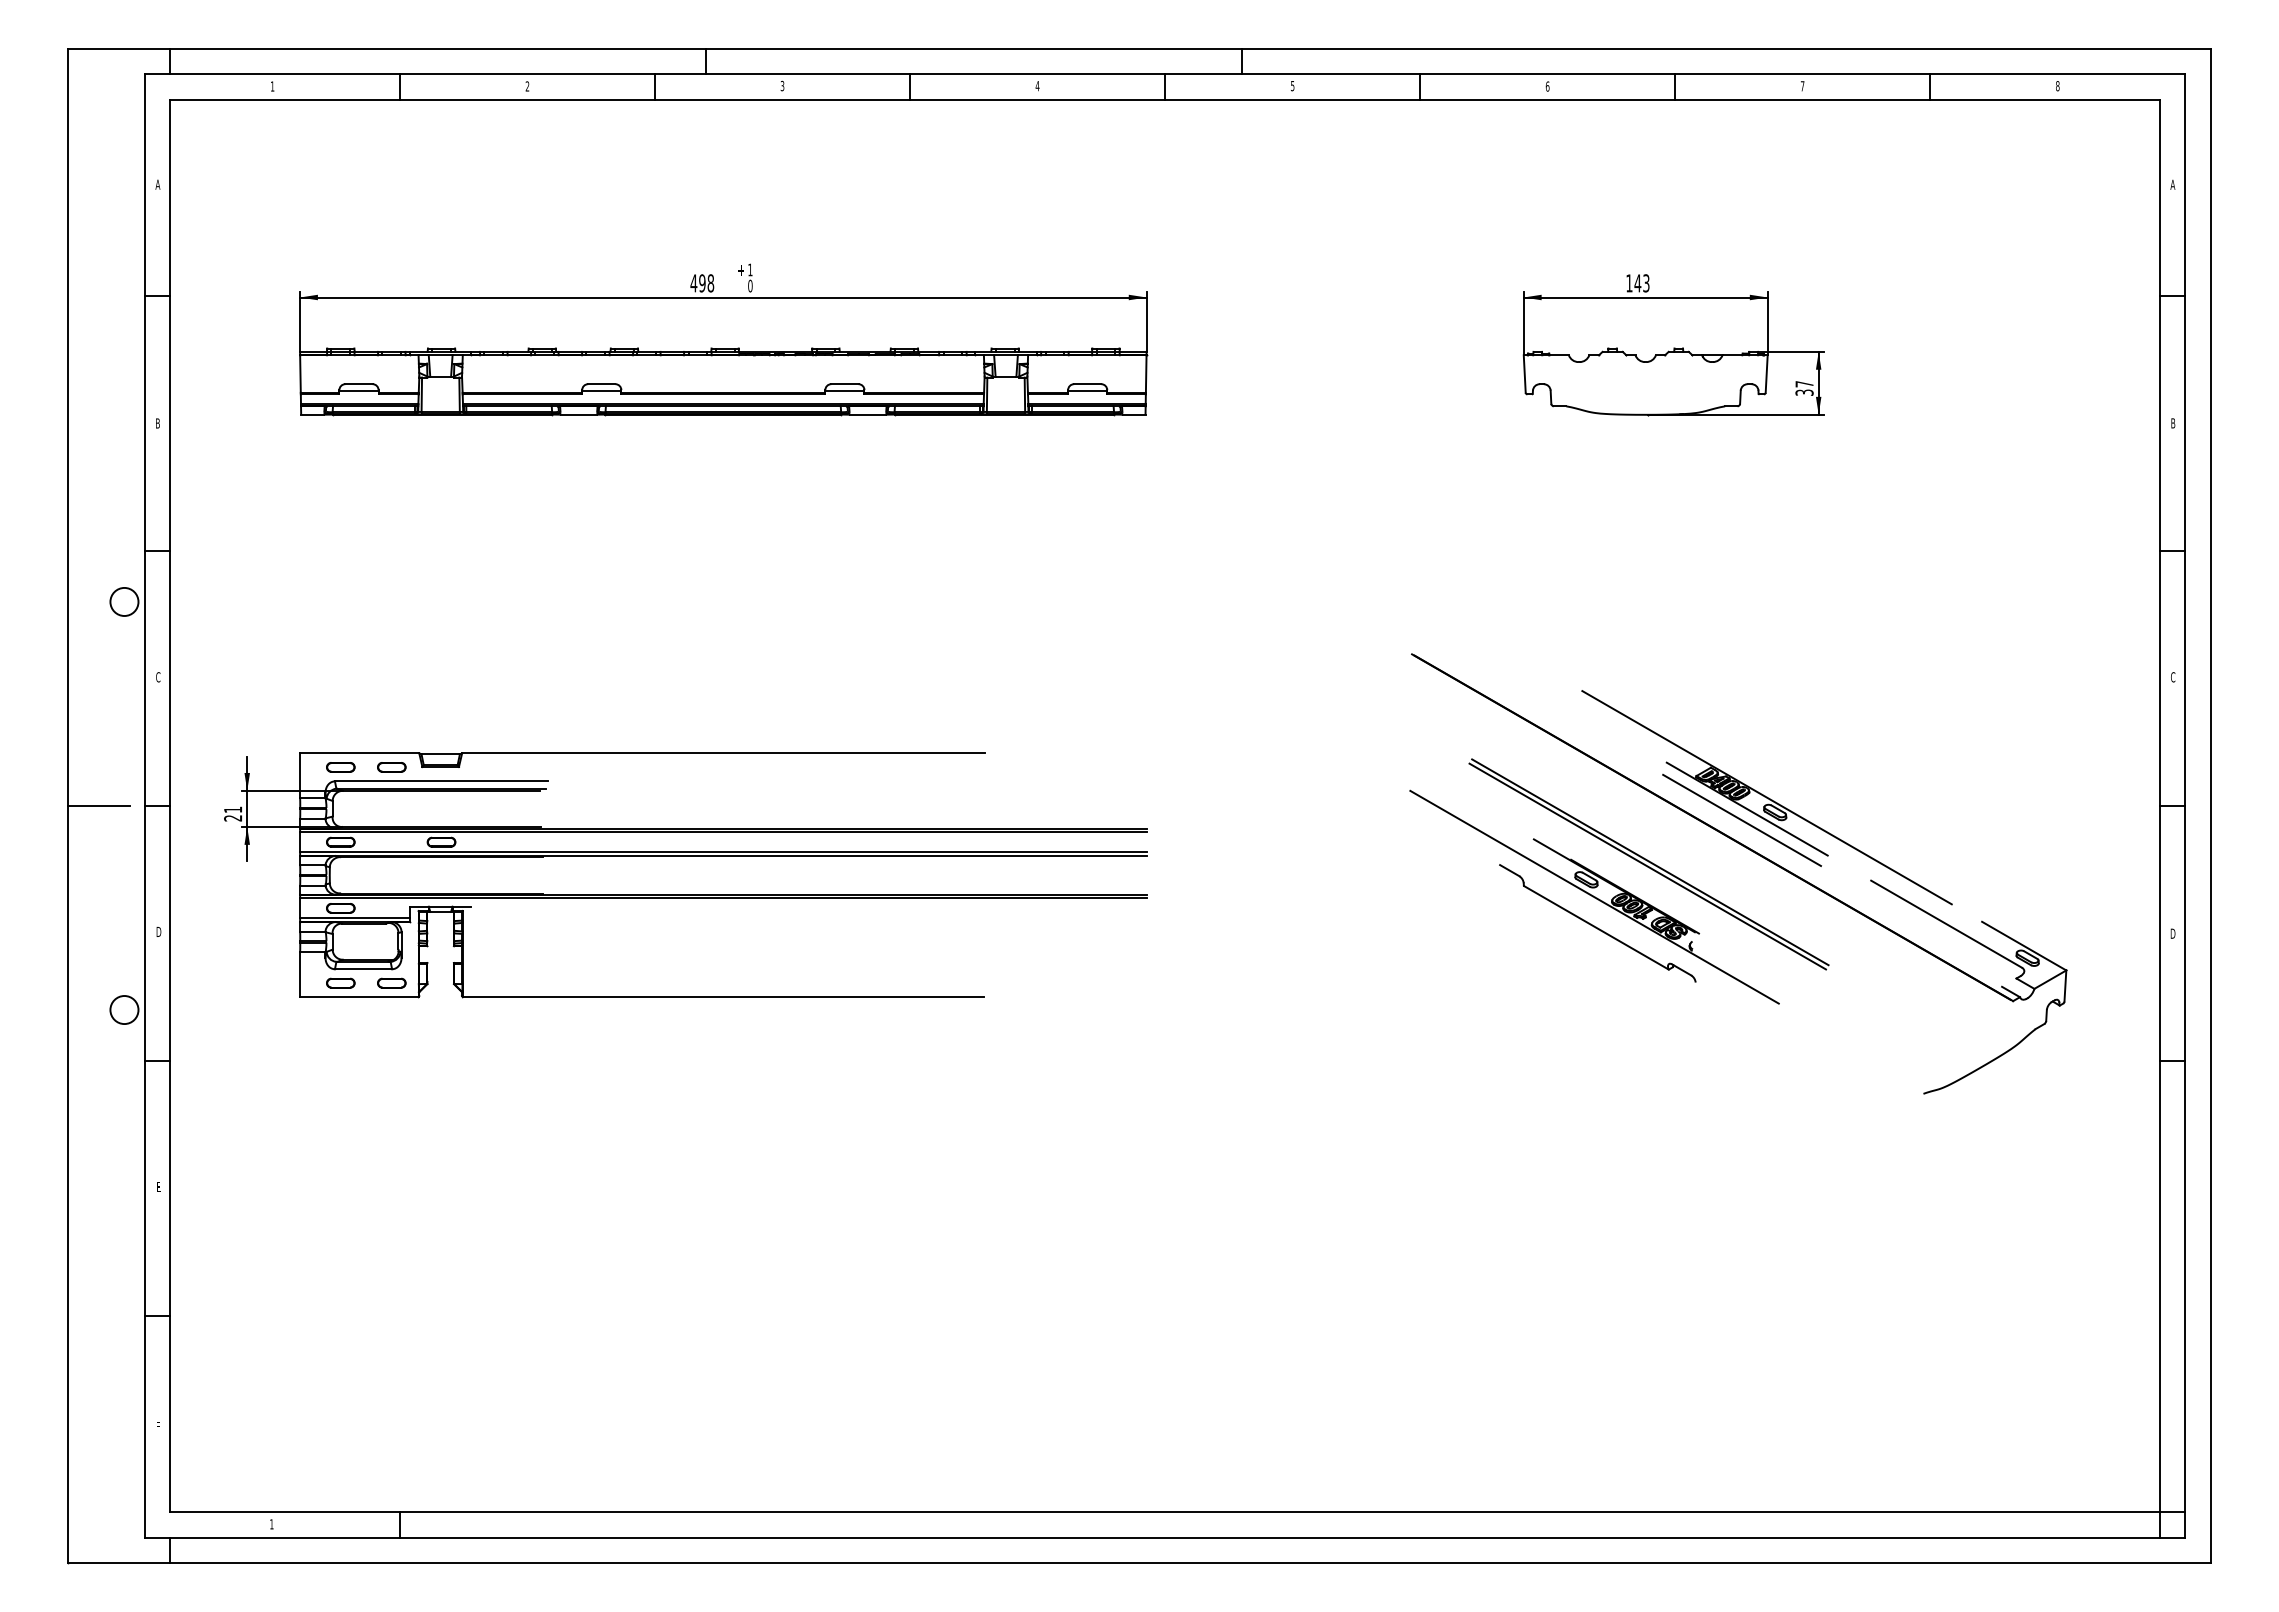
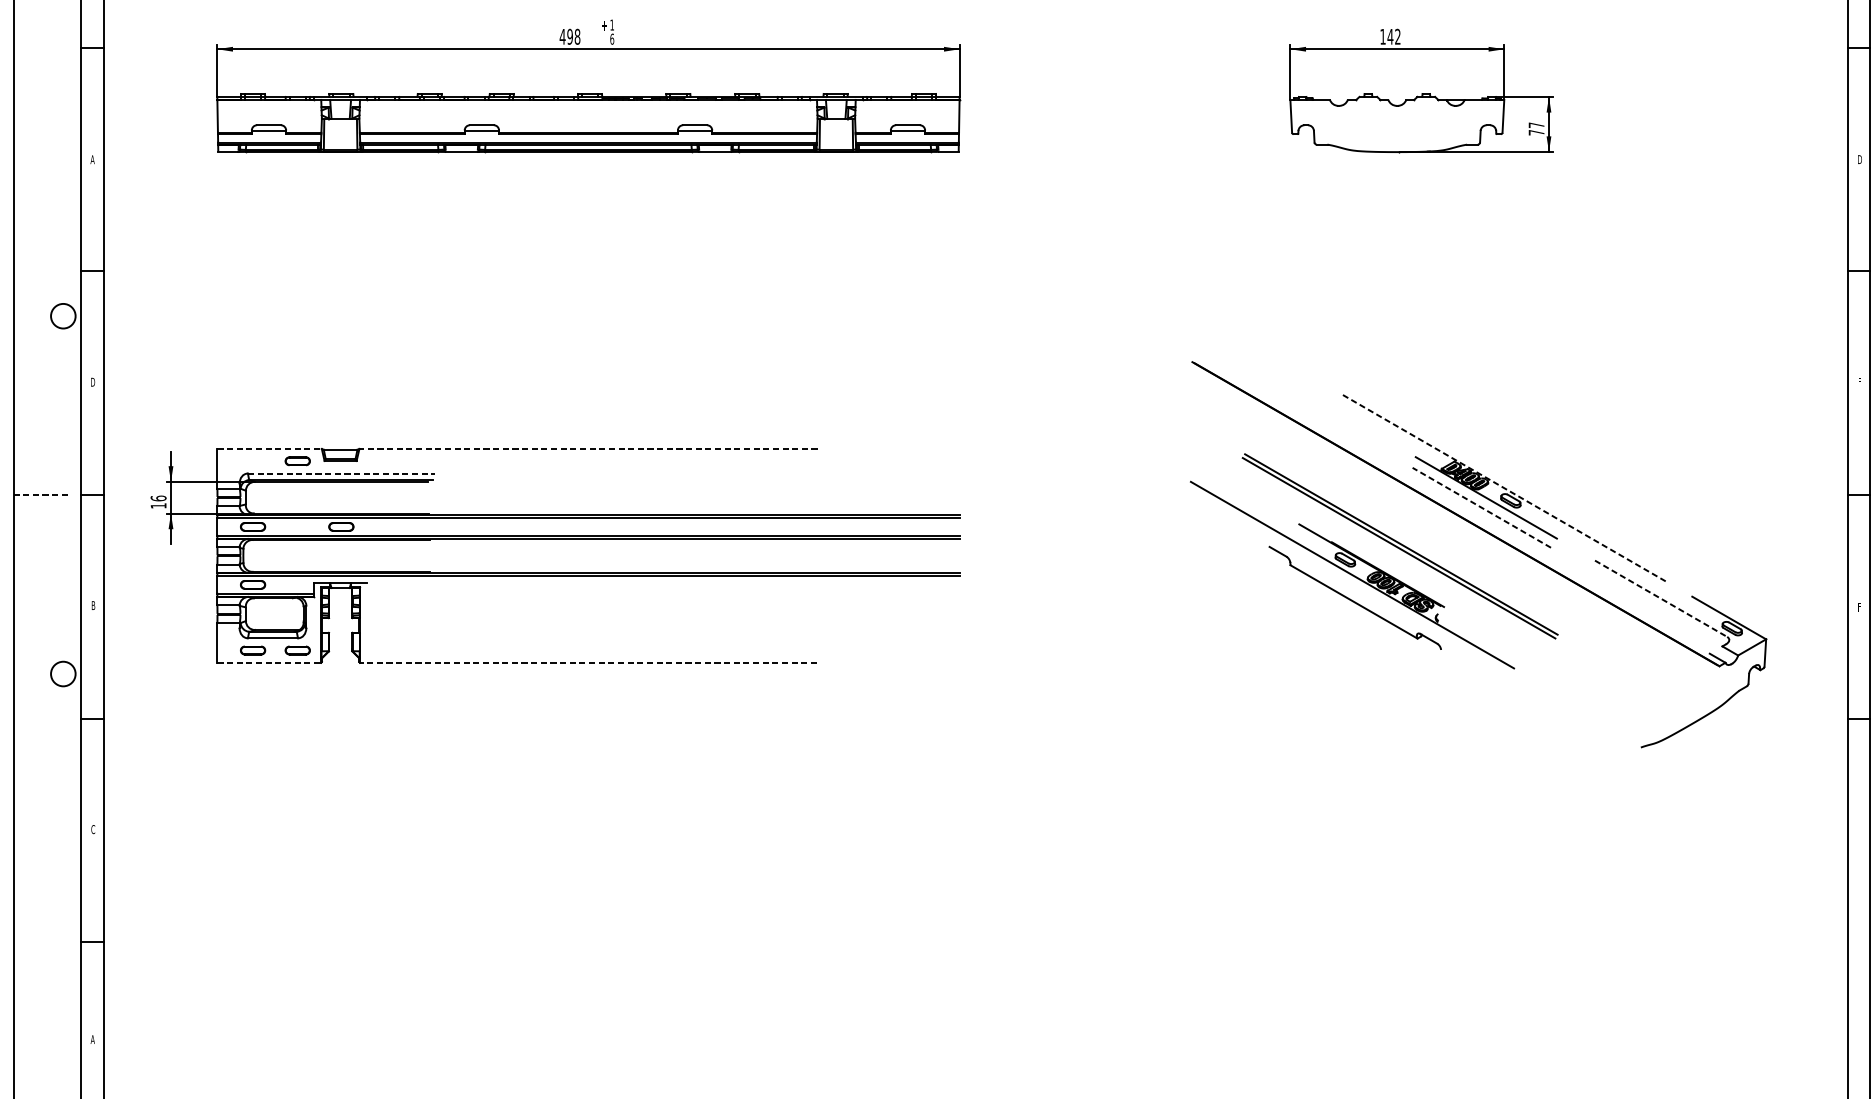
text: (1646, 283) -> (1398, 36), 143 -> 142
text: (750, 285) -> (612, 38), 0 -> 6
text: (1804, 392) -> (1536, 132), 37 -> 77
text: (157, 423) -> (92, 159), B -> A
text: (2173, 423) -> (1860, 159), B -> D
text: (158, 677) -> (93, 382), C -> D
text: (2173, 677) -> (1860, 382), C -> F
line: (359, 753) -> (269, 449), solid -> dashed
line: (722, 753) -> (587, 449), solid -> dashed
part: (340, 767) -> (252, 461), removed
line: (441, 781) -> (341, 473), solid -> dashed
line: (1766, 797) -> (1503, 487), solid -> dashed
line: (98, 806) -> (40, 495), solid -> dashed
text: (233, 813) -> (158, 501), 21 -> 16
line: (1741, 820) -> (1481, 507), solid -> dashed
line: (1946, 924) -> (1661, 599), solid -> dashed
text: (158, 931) -> (93, 605), D -> B
text: (2172, 933) -> (1859, 606), D -> F
line: (359, 997) -> (269, 663), solid -> dashed
line: (723, 997) -> (588, 663), solid -> dashed
text: (158, 1187) -> (93, 829), E -> C
text: (157, 1426) -> (92, 1039), F -> A

